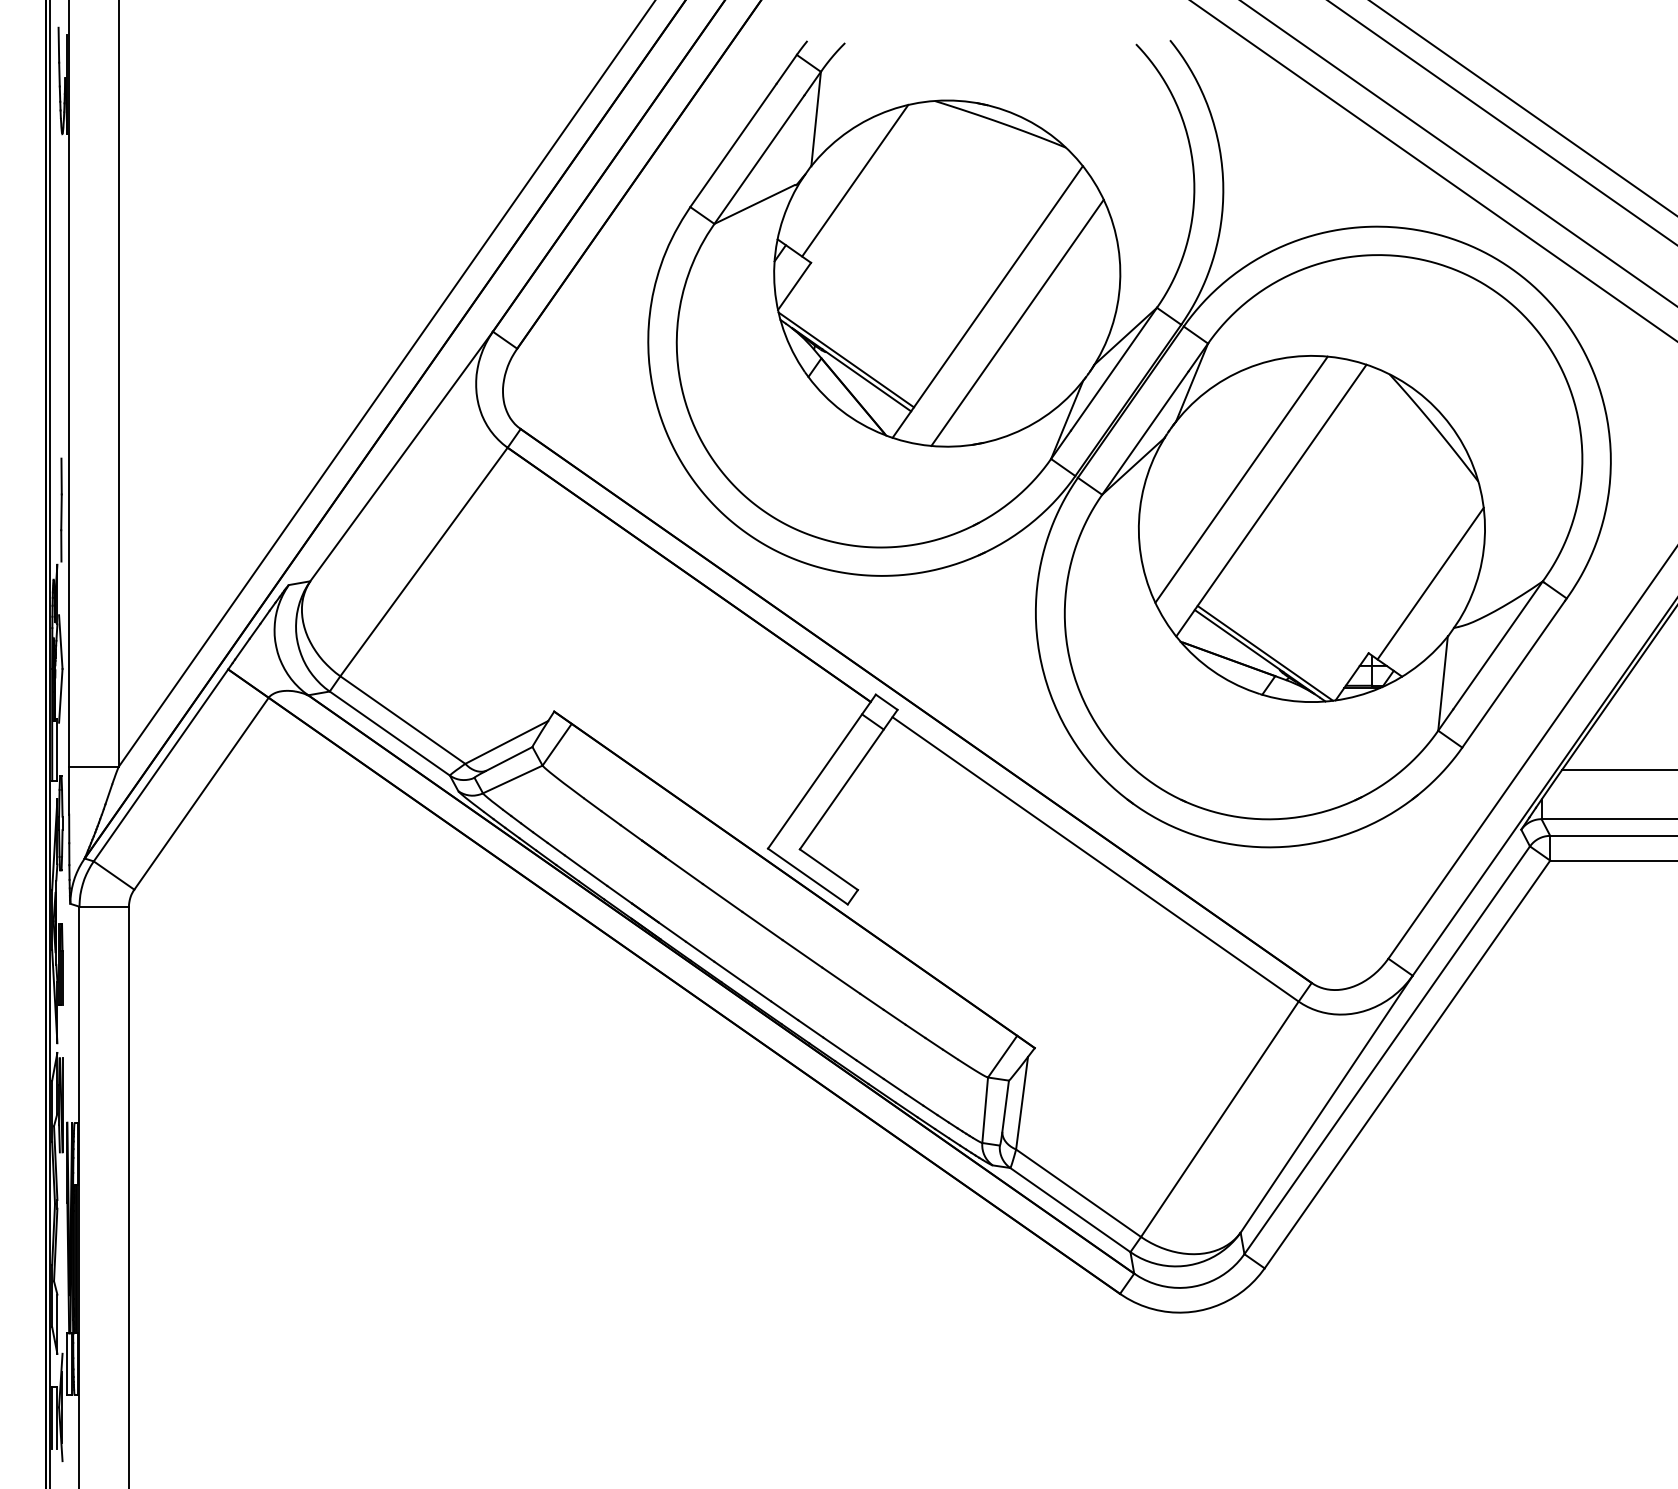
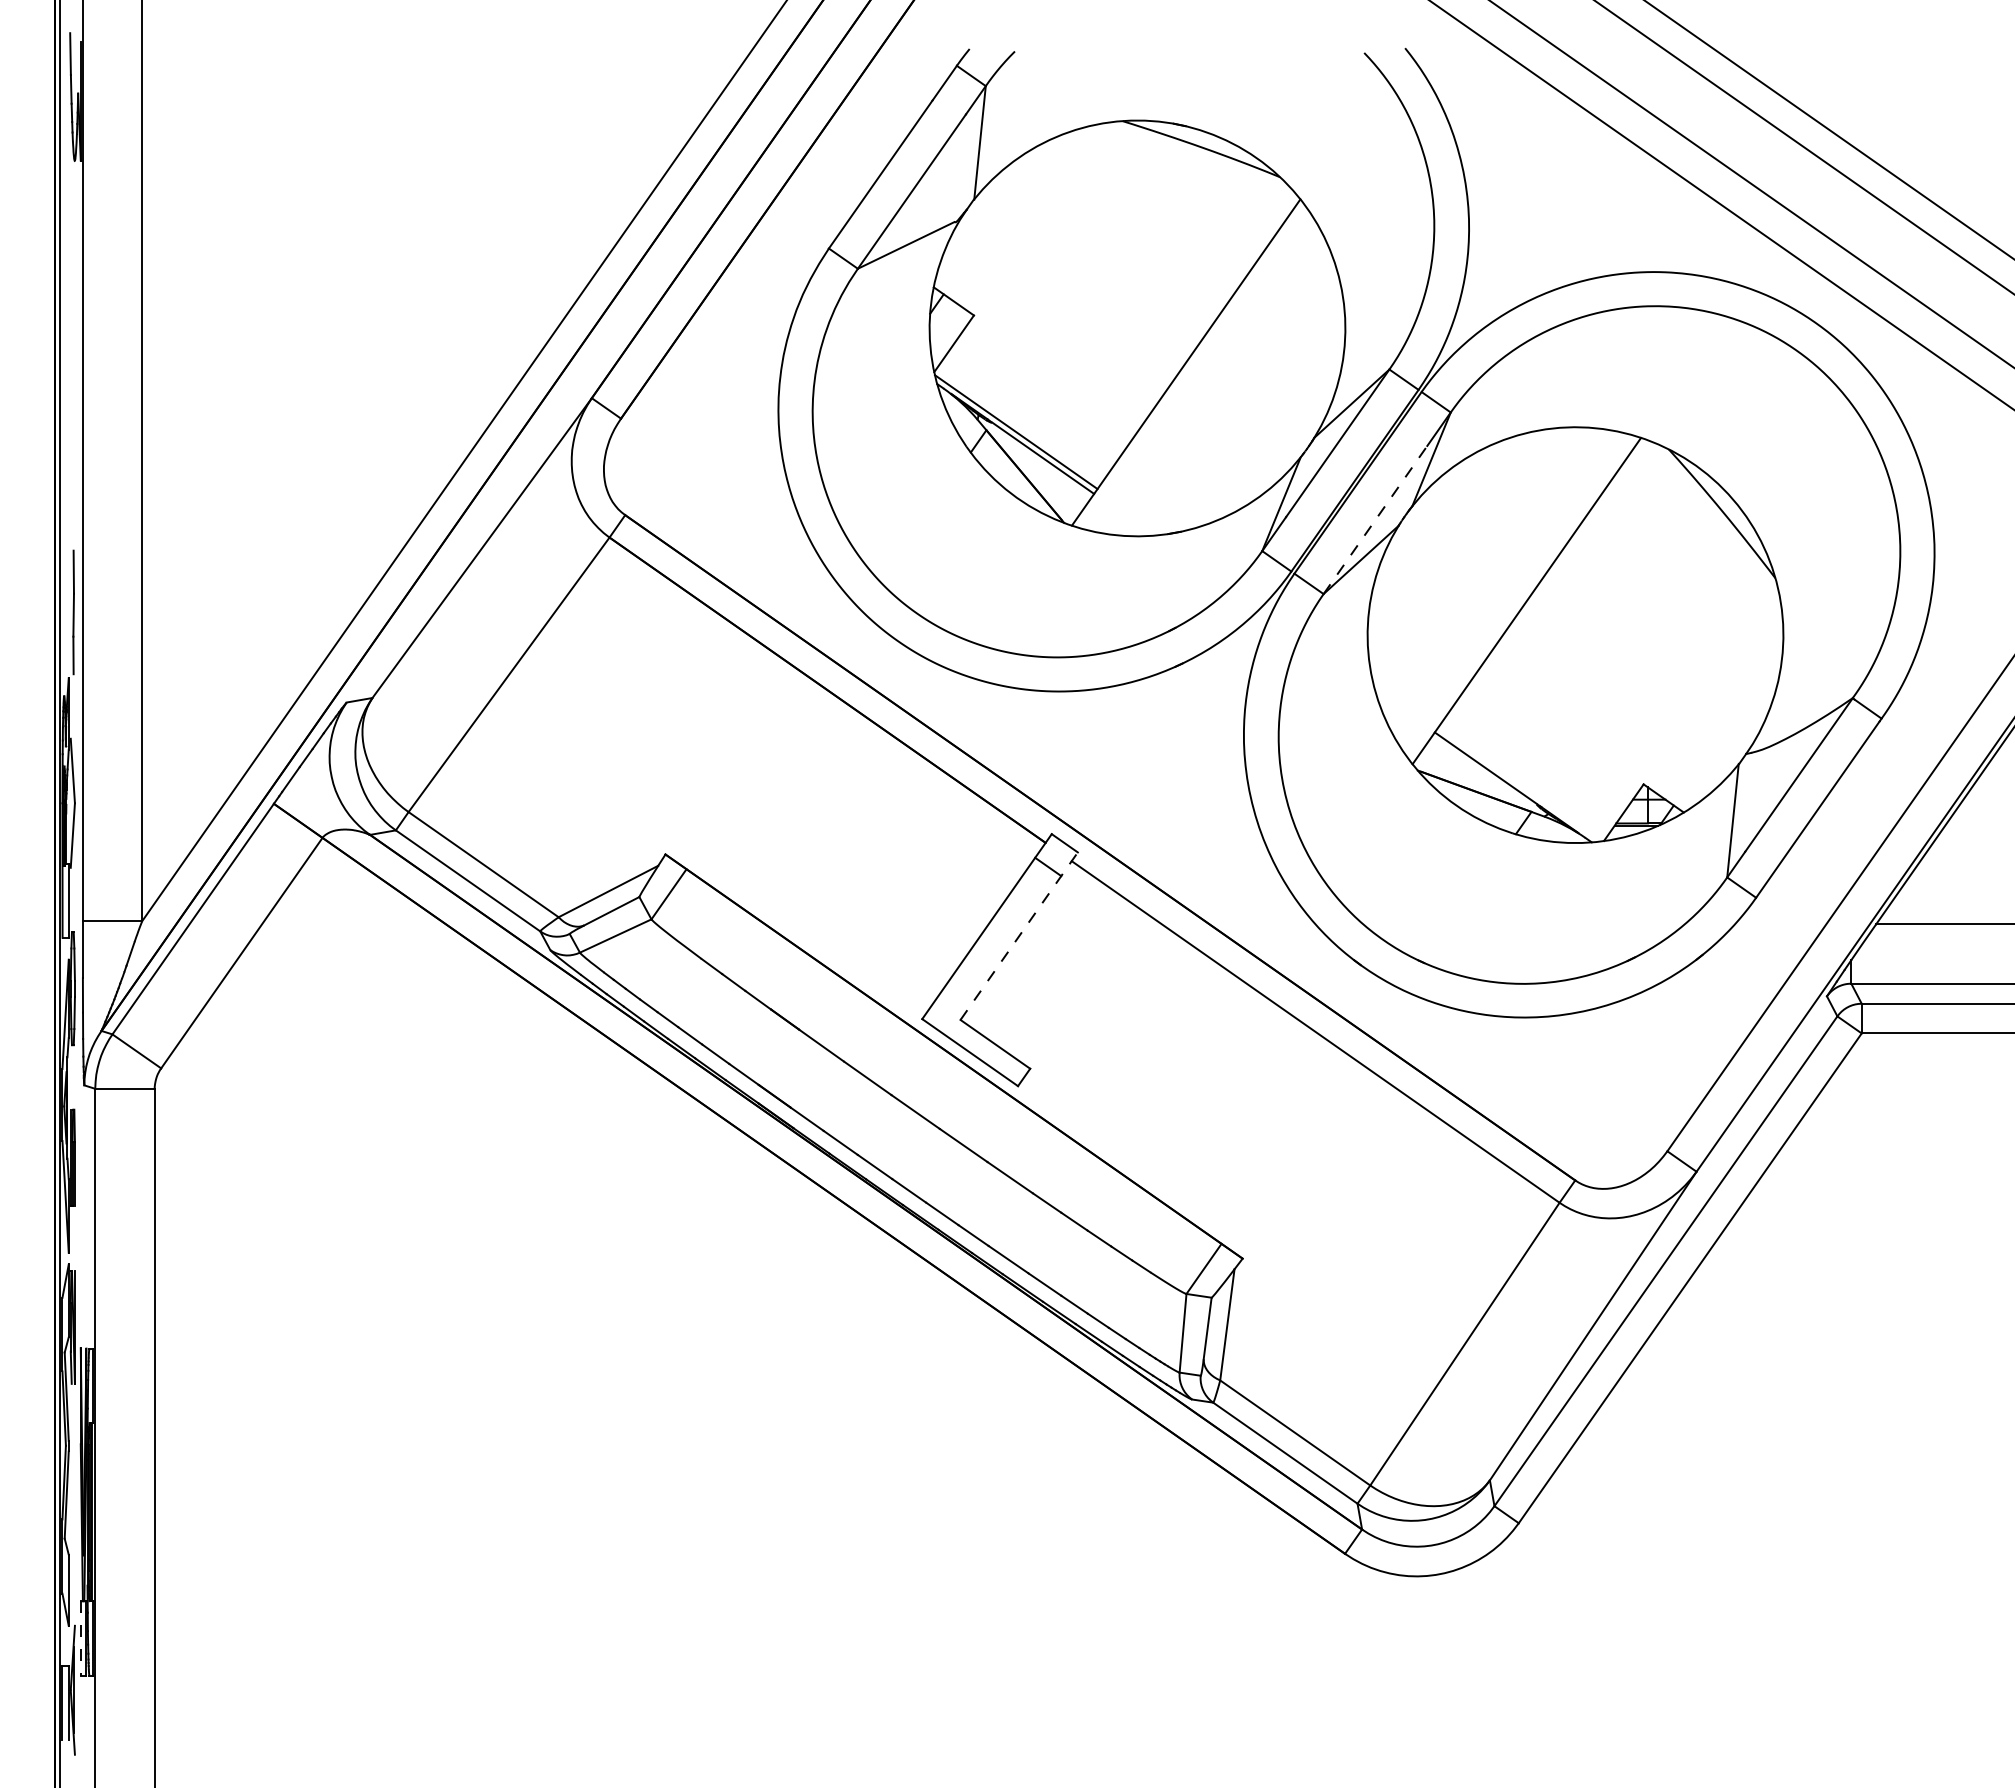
line: (854, 180) -> (1026, 216), removed
line: (1017, 322) -> (1221, 387), removed
line: (1145, 432) -> (1375, 519), solid -> dashed
line: (1241, 479) -> (1490, 575), removed
line: (1430, 583) -> (1717, 700), removed
line: (1265, 653) -> (1519, 784), removed
line: (848, 779) -> (1019, 935), solid -> dashed
line: (67, 1364) -> (80, 1638), solid -> dashed

